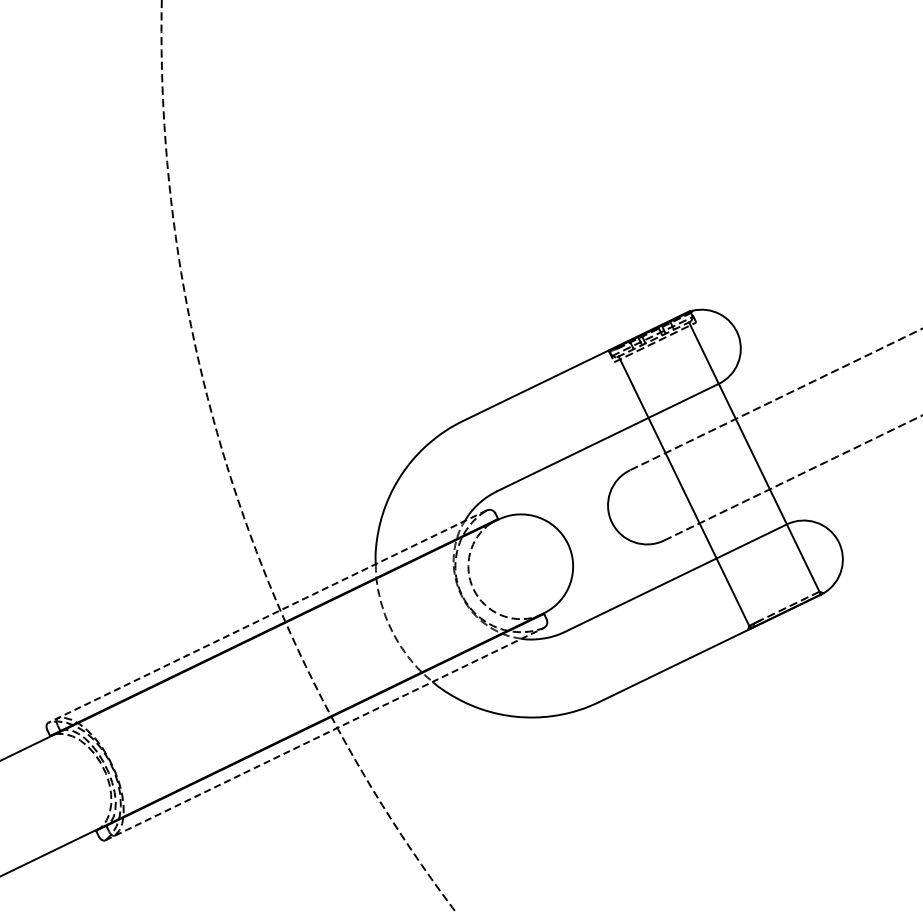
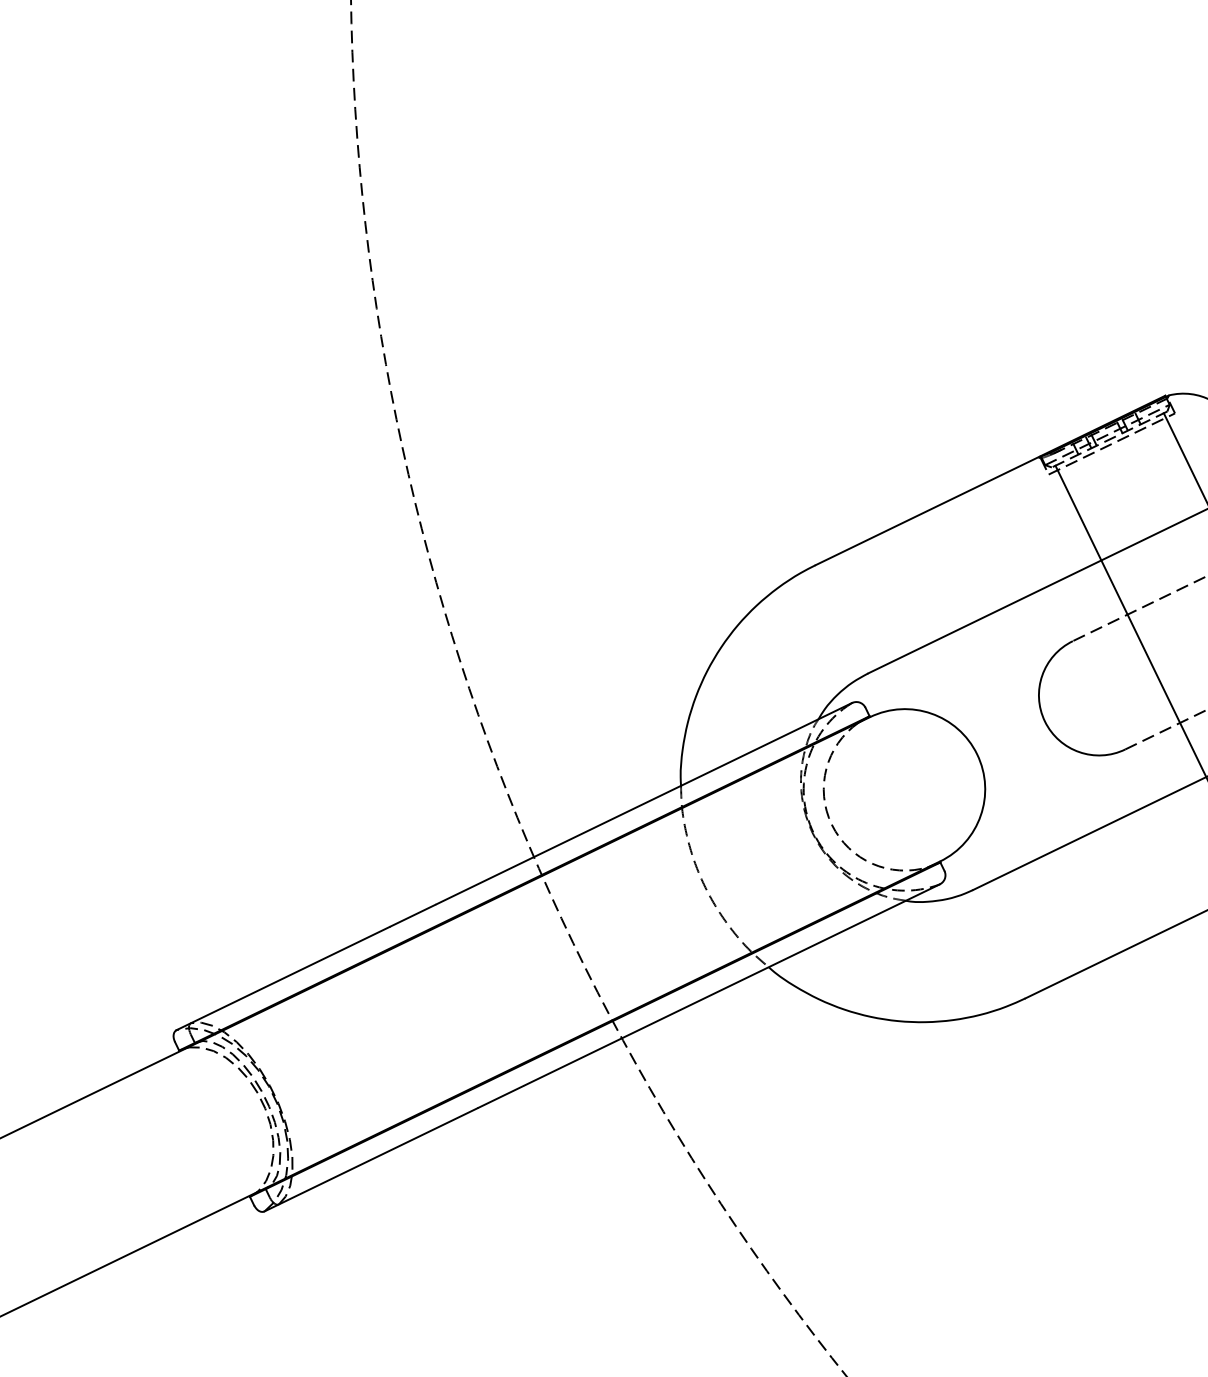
line: (267, 616) -> (514, 866), dashed -> solid
line: (324, 734) -> (601, 1048), dashed -> solid

